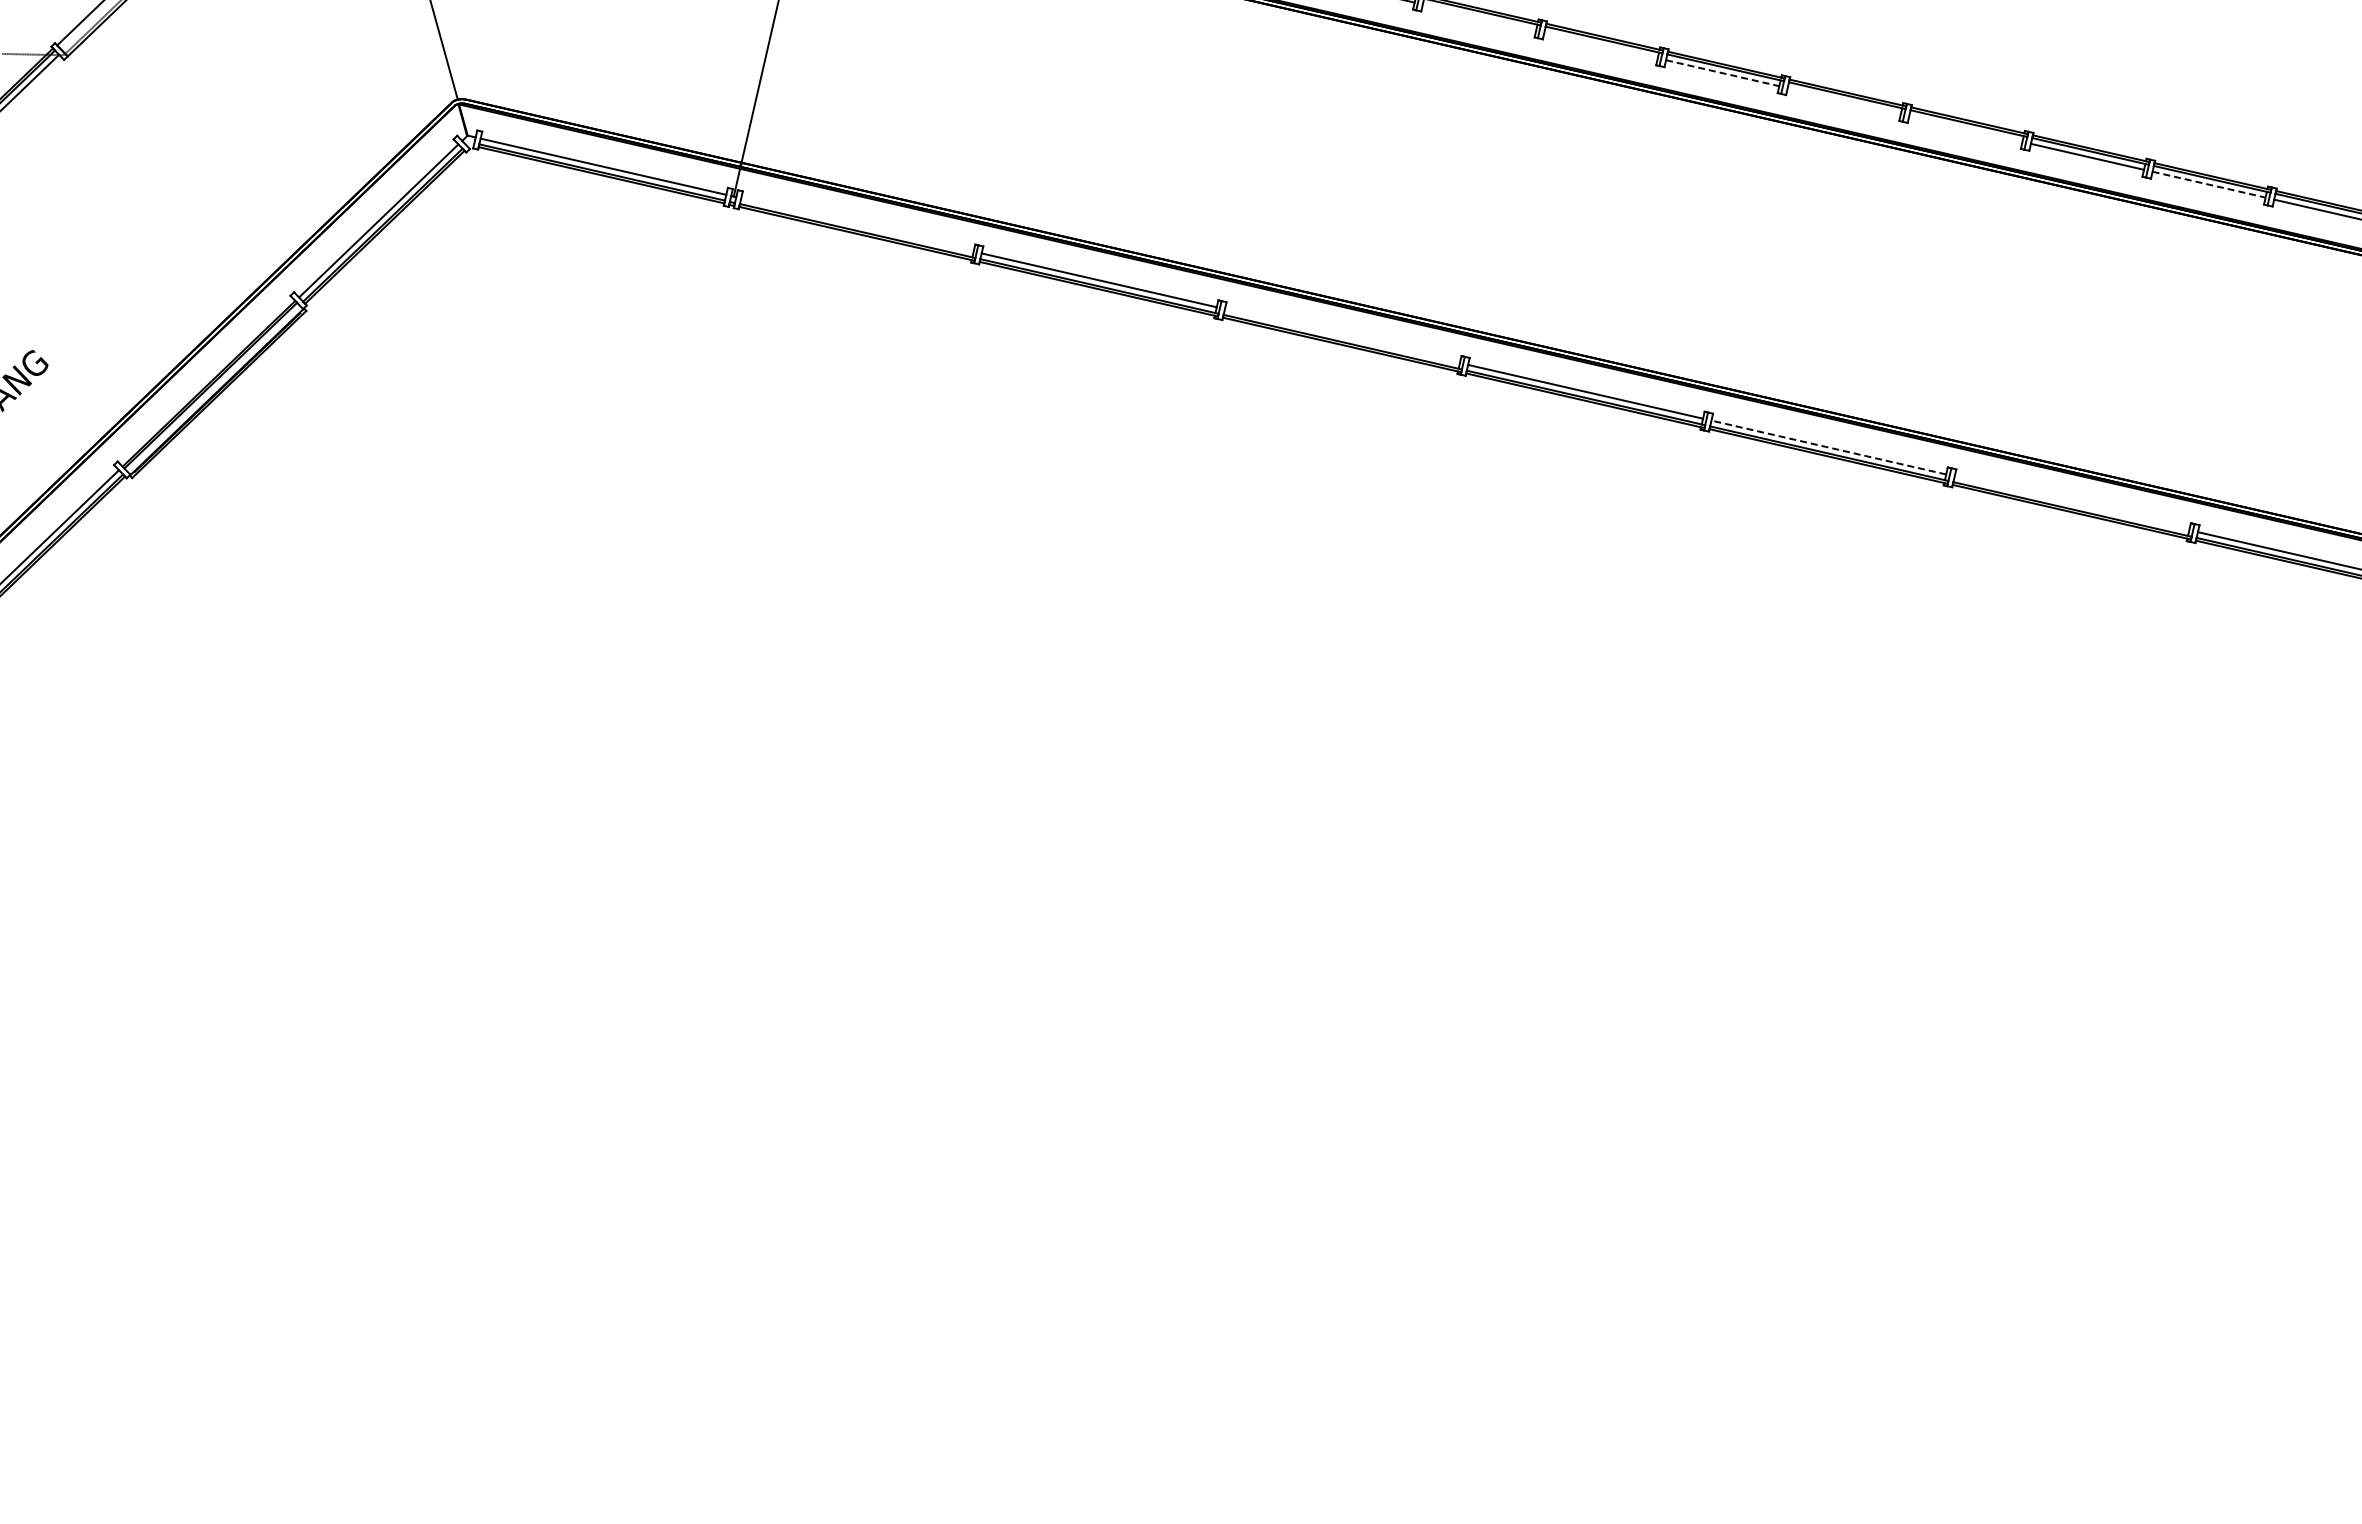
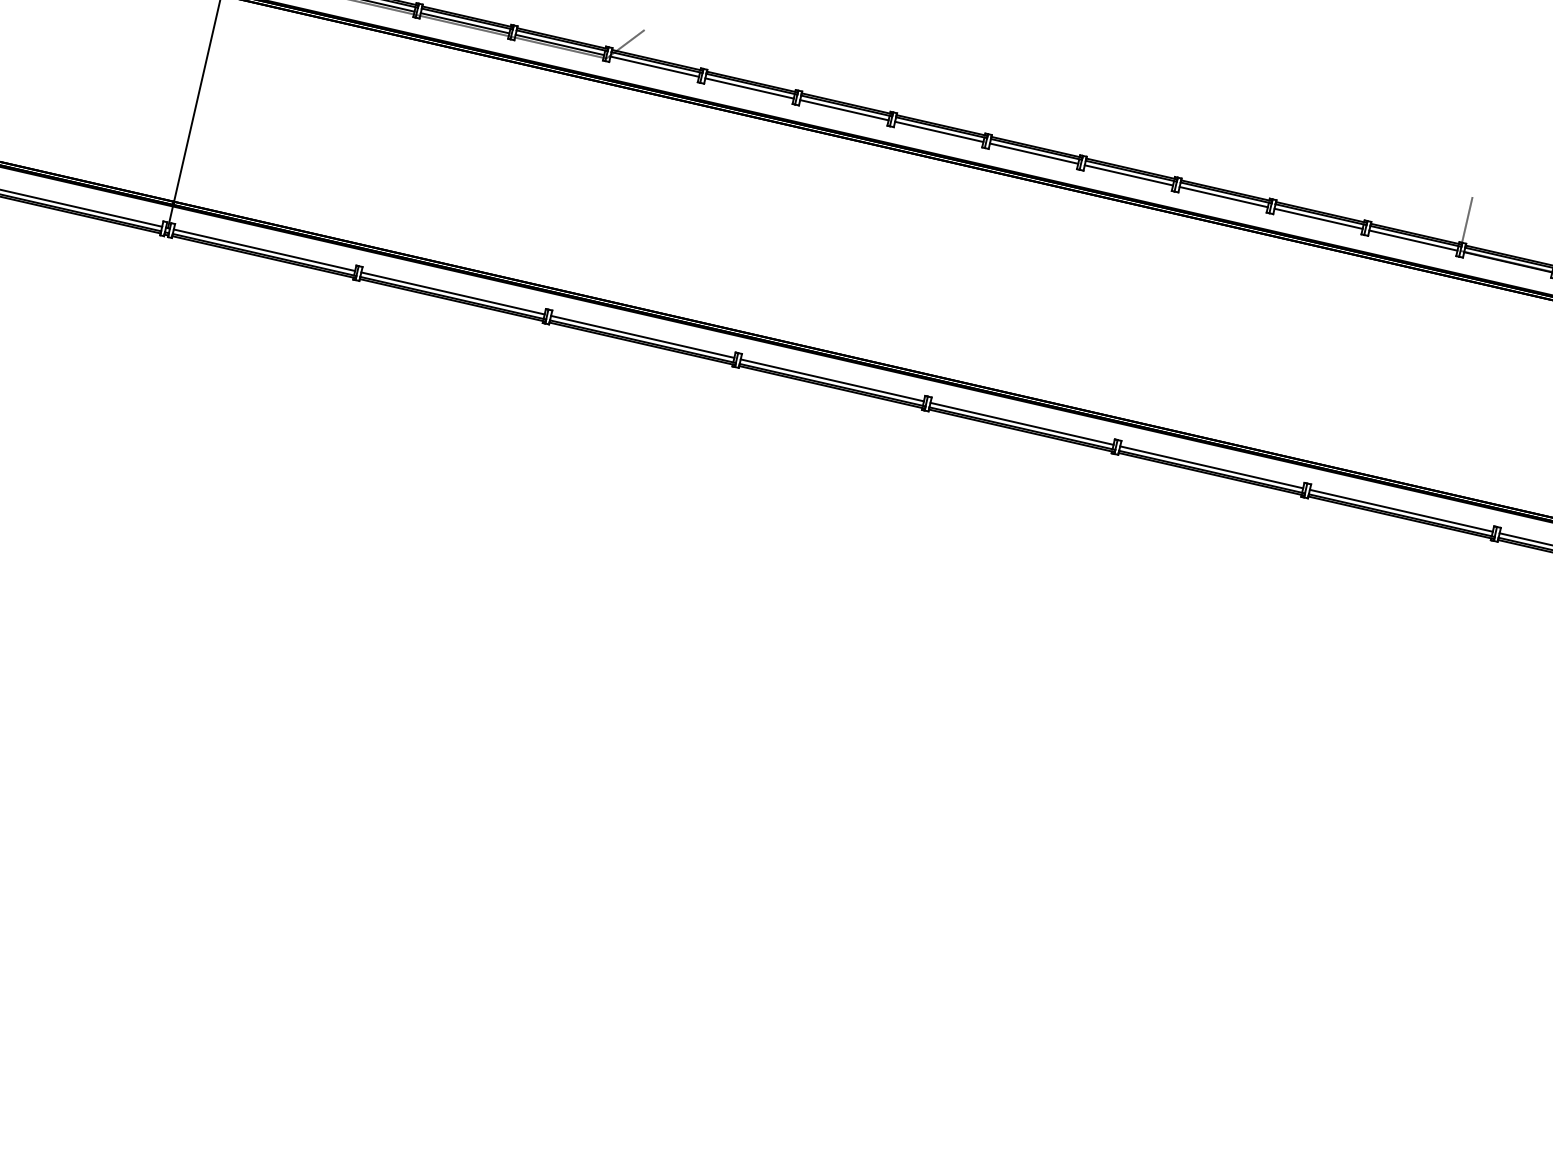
line: (1479, 17) -> (749, 88), added
line: (1600, 45) -> (843, 110), added
line: (1723, 73) -> (939, 132), dashed -> solid
line: (1843, 101) -> (1033, 153), added
line: (1965, 128) -> (1128, 175), added
line: (2209, 184) -> (1318, 218), dashed -> solid
line: (857, 224) -> (264, 249), added
line: (1342, 336) -> (642, 337), added
line: (1828, 447) -> (1021, 423), dashed -> solid
line: (2071, 503) -> (1211, 467), added

